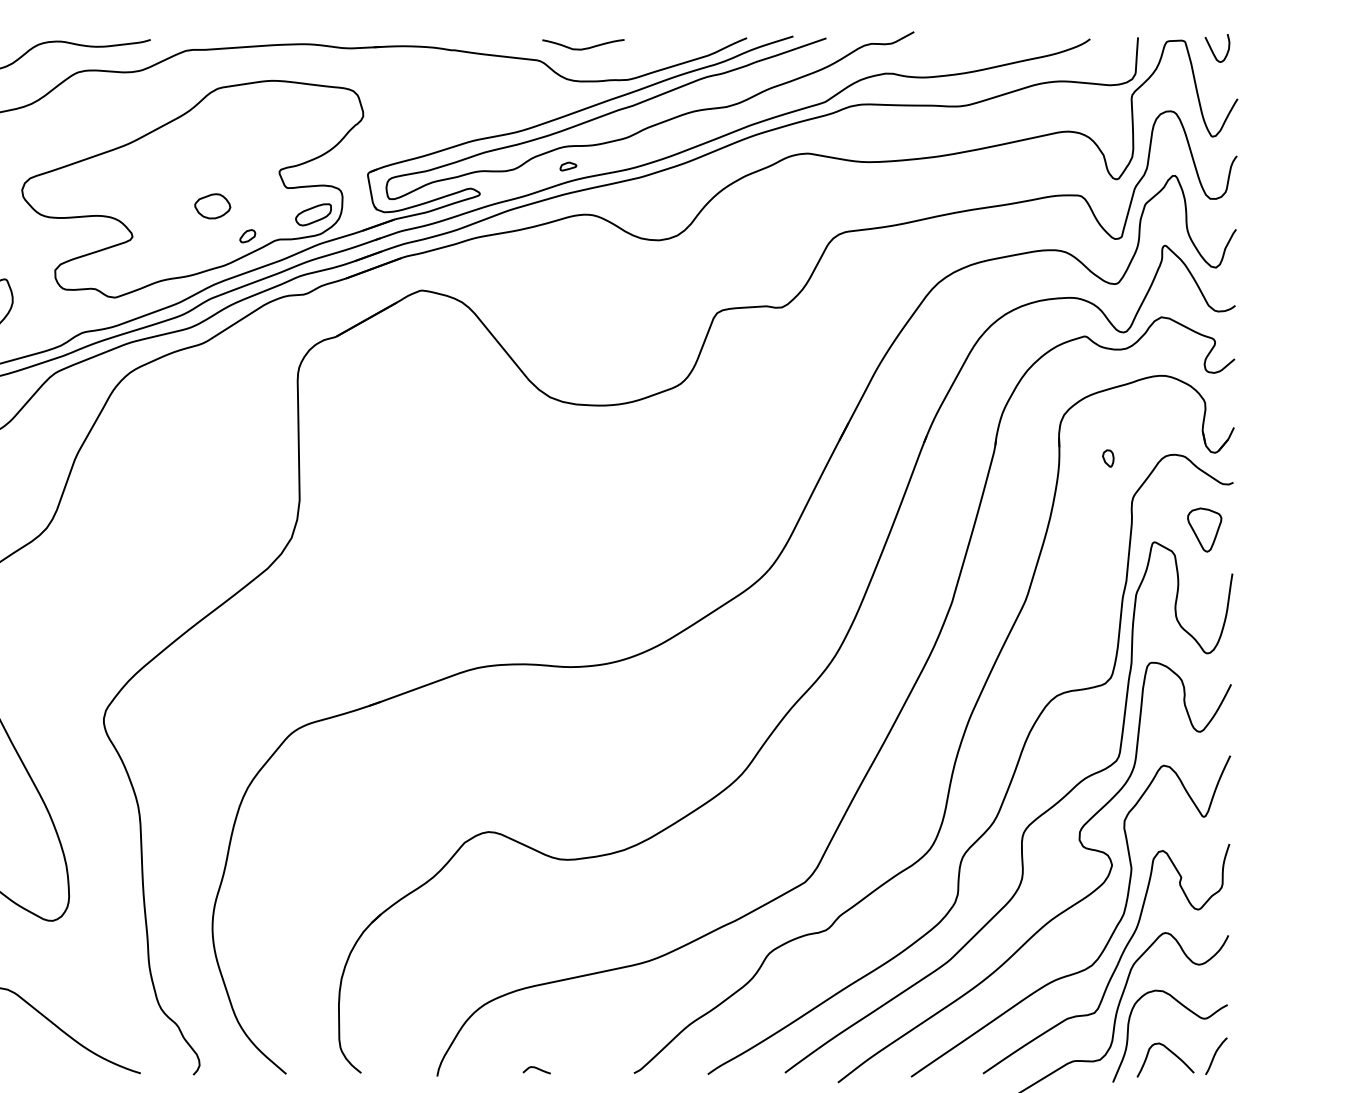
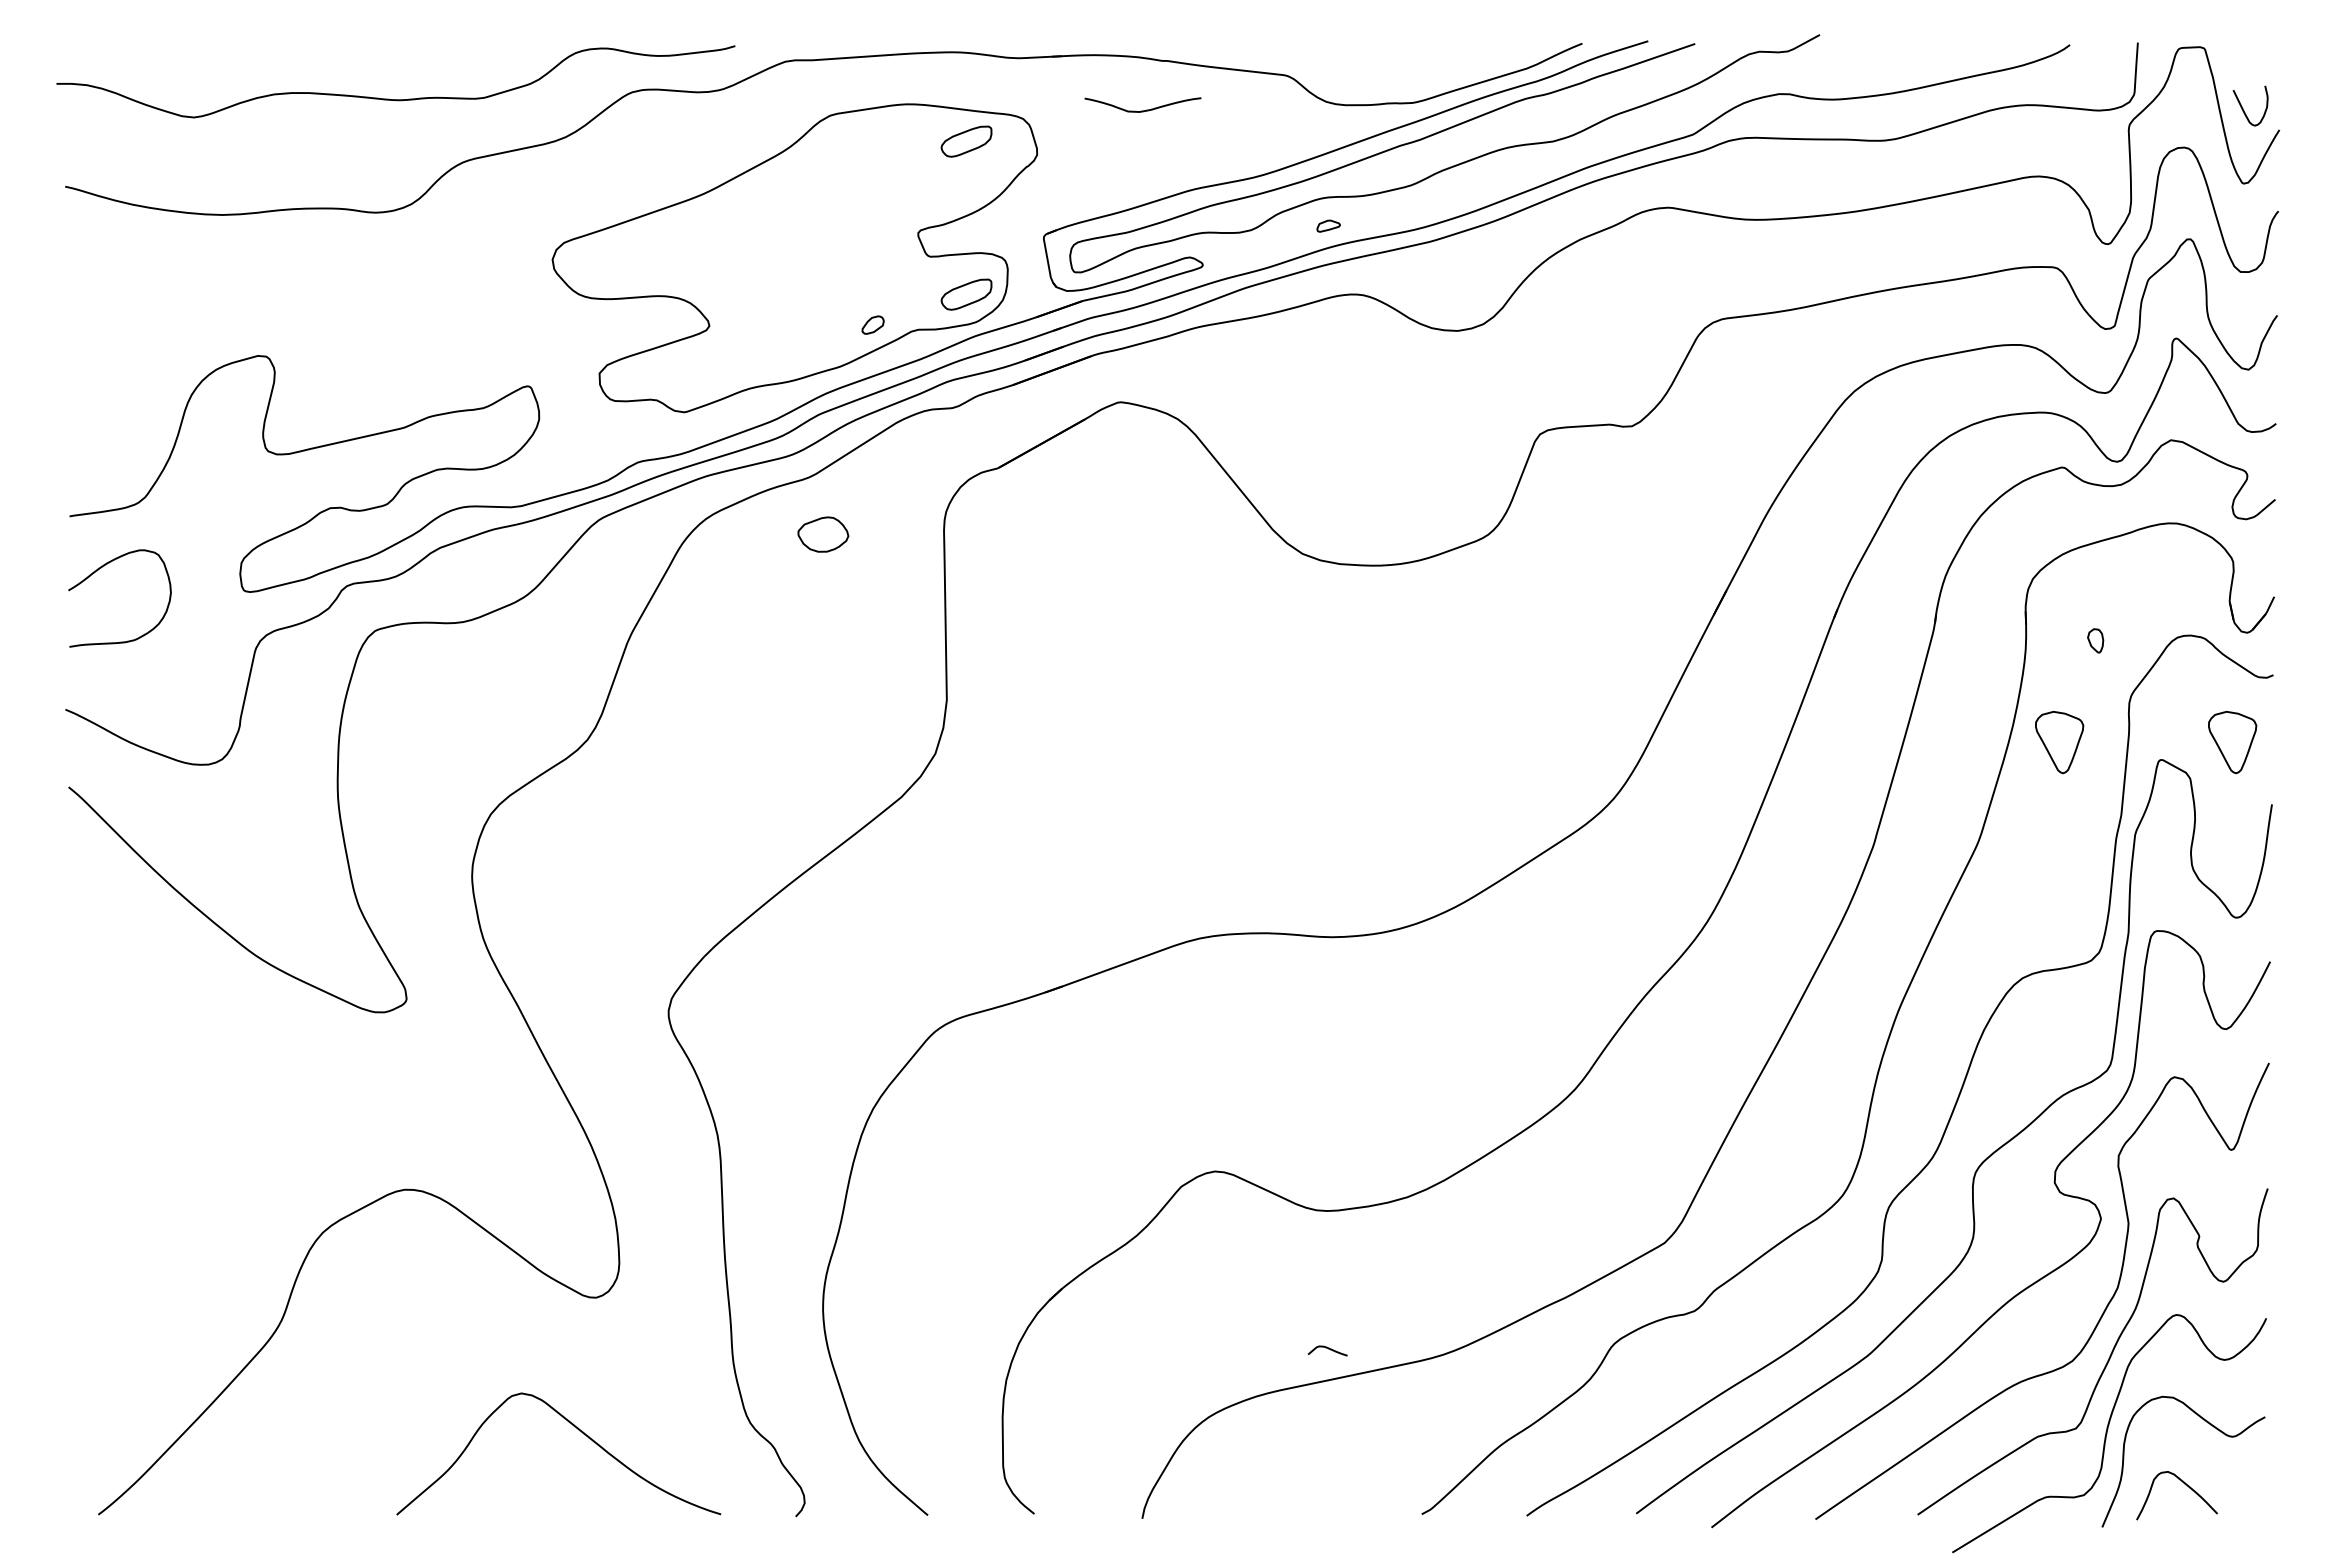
curve: (583, 48) -> (1142, 110), moved
curve: (1212, 50) -> (2243, 108), moved
part: (313, 107) -> (966, 141), added
part: (212, 206) -> (823, 534), moved
part: (1082, 530) -> (2059, 742), added
curve: (1215, 1055) -> (2247, 1489), removed
curve: (537, 1069) -> (1328, 1349), moved

